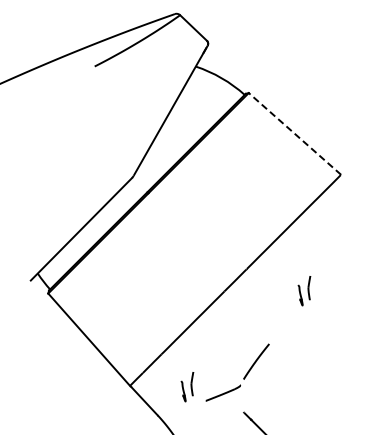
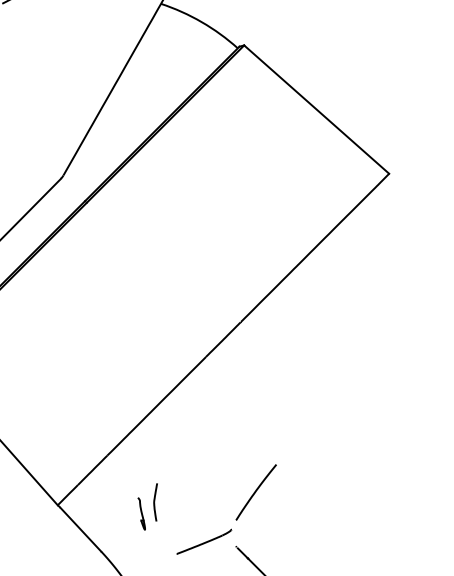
line: (294, 133) -> (316, 108), dashed -> solid
part: (304, 291) -> (331, 357), removed
part: (243, 377) -> (235, 517), moved

